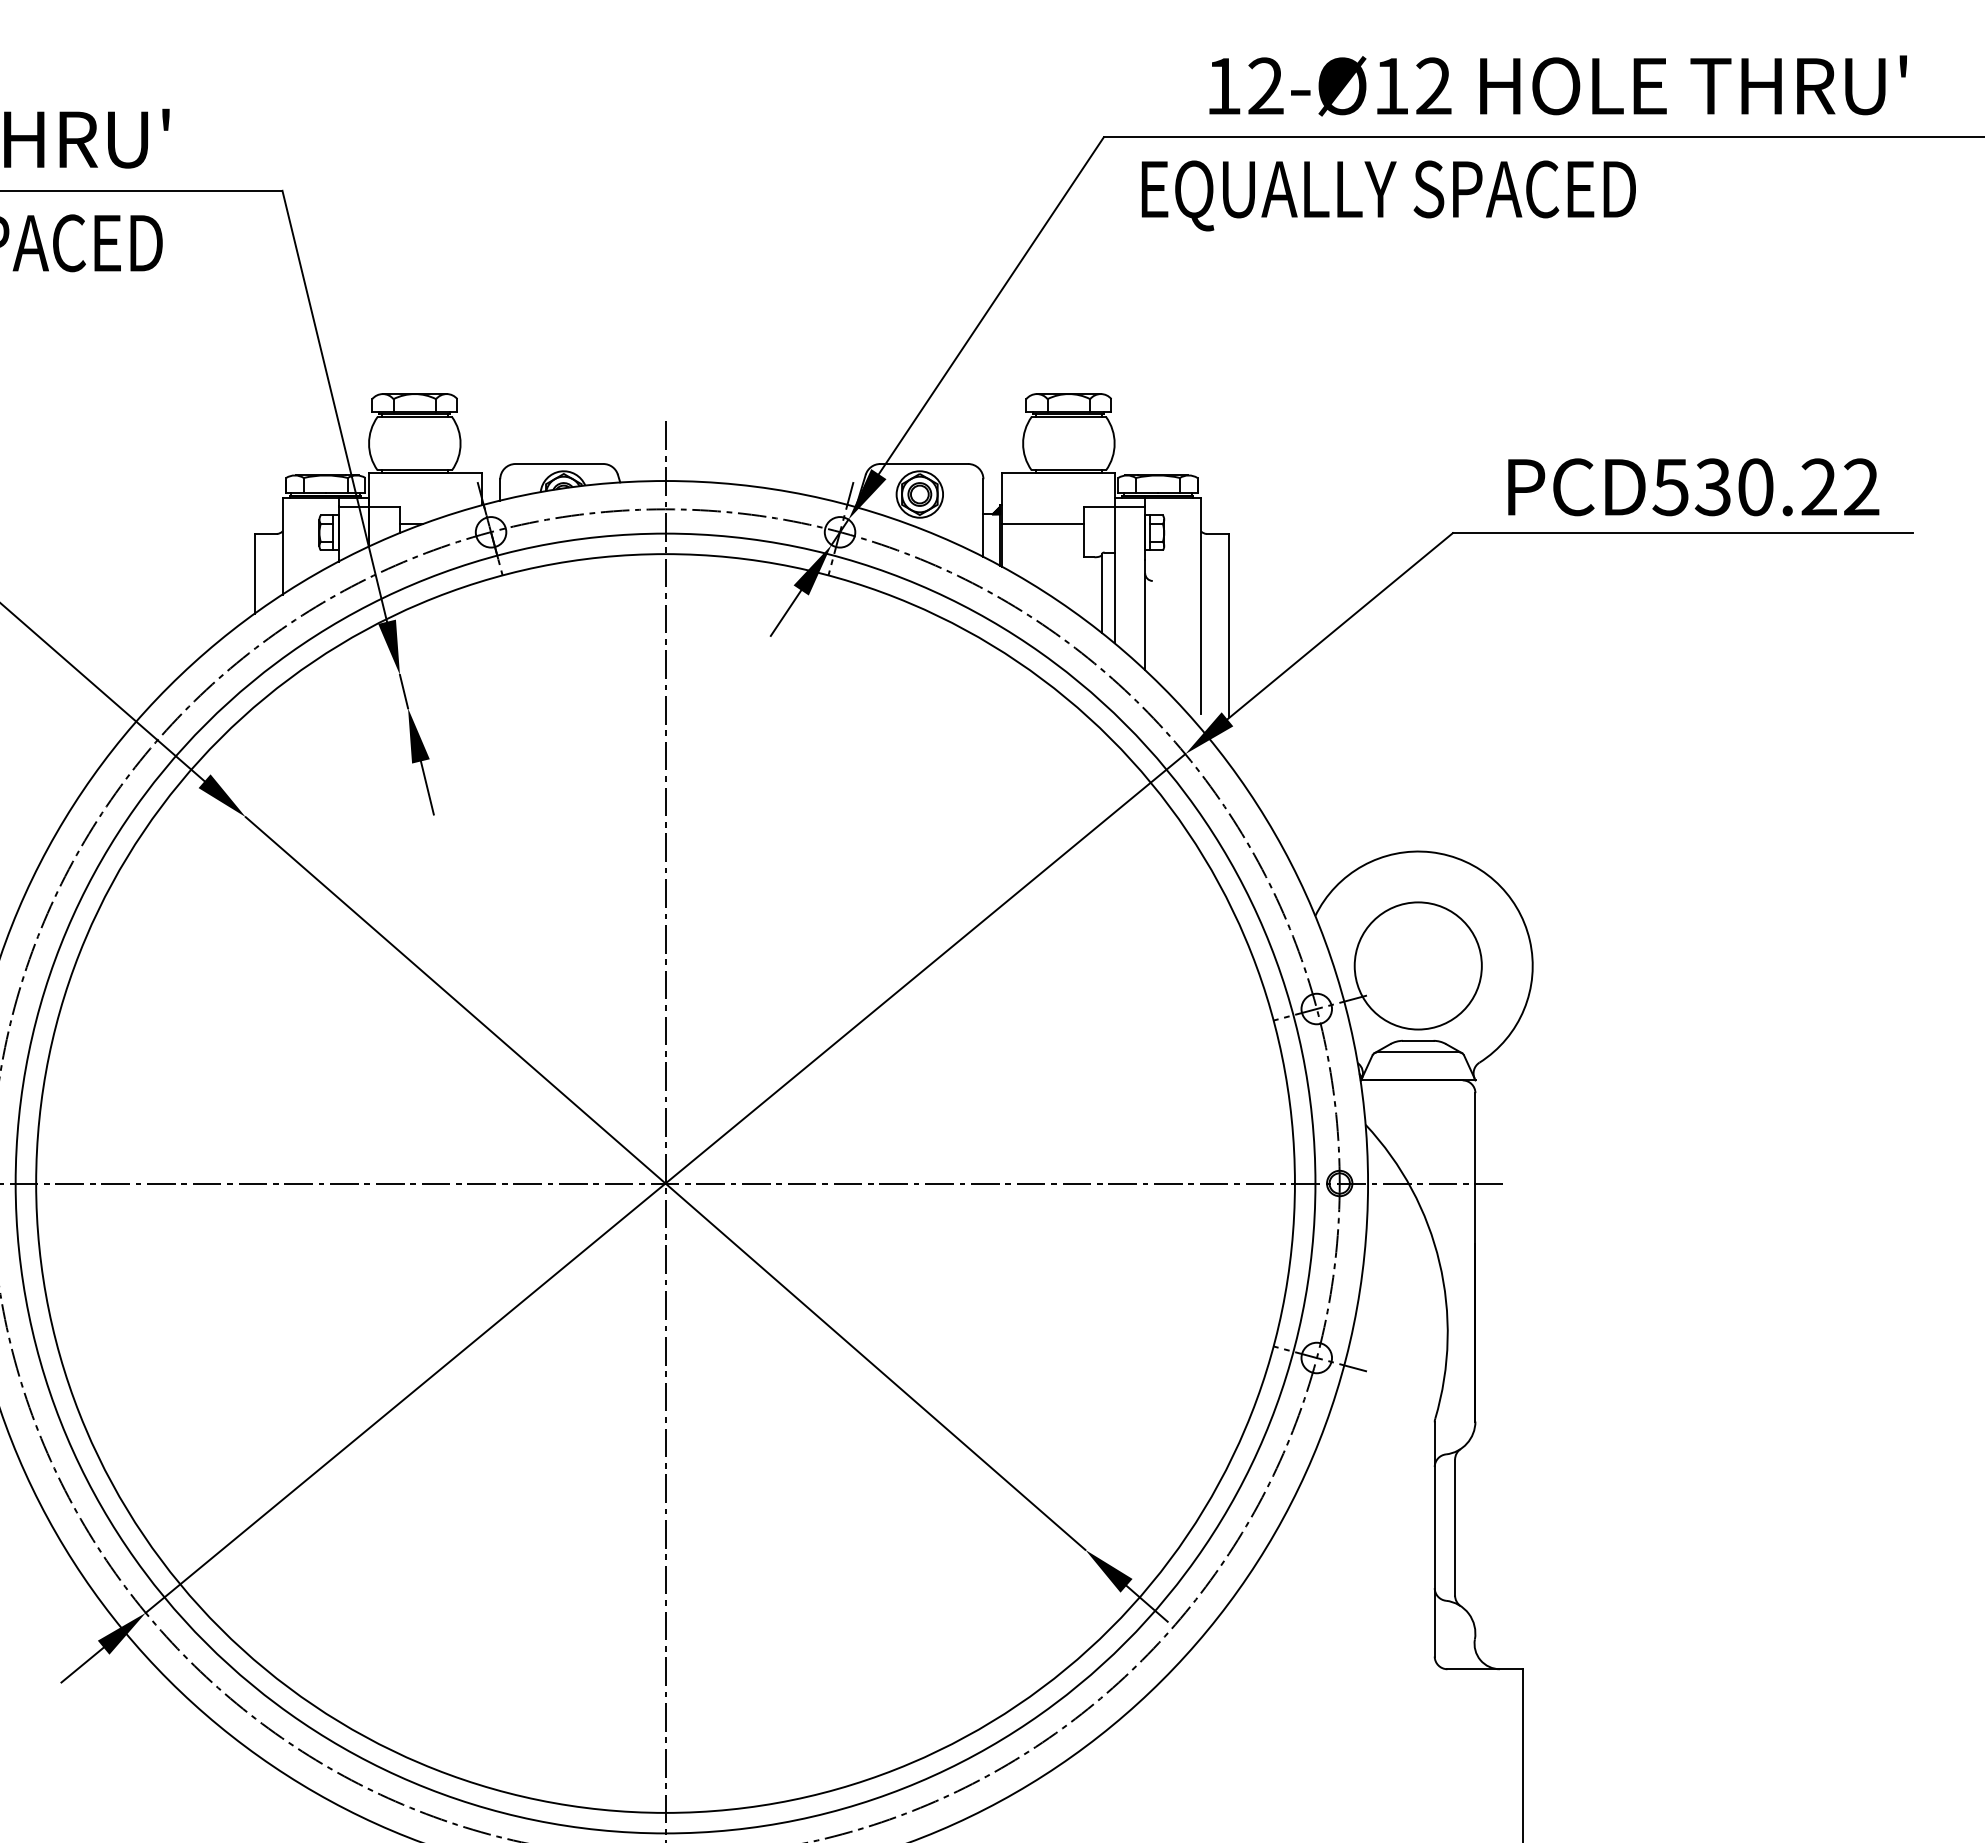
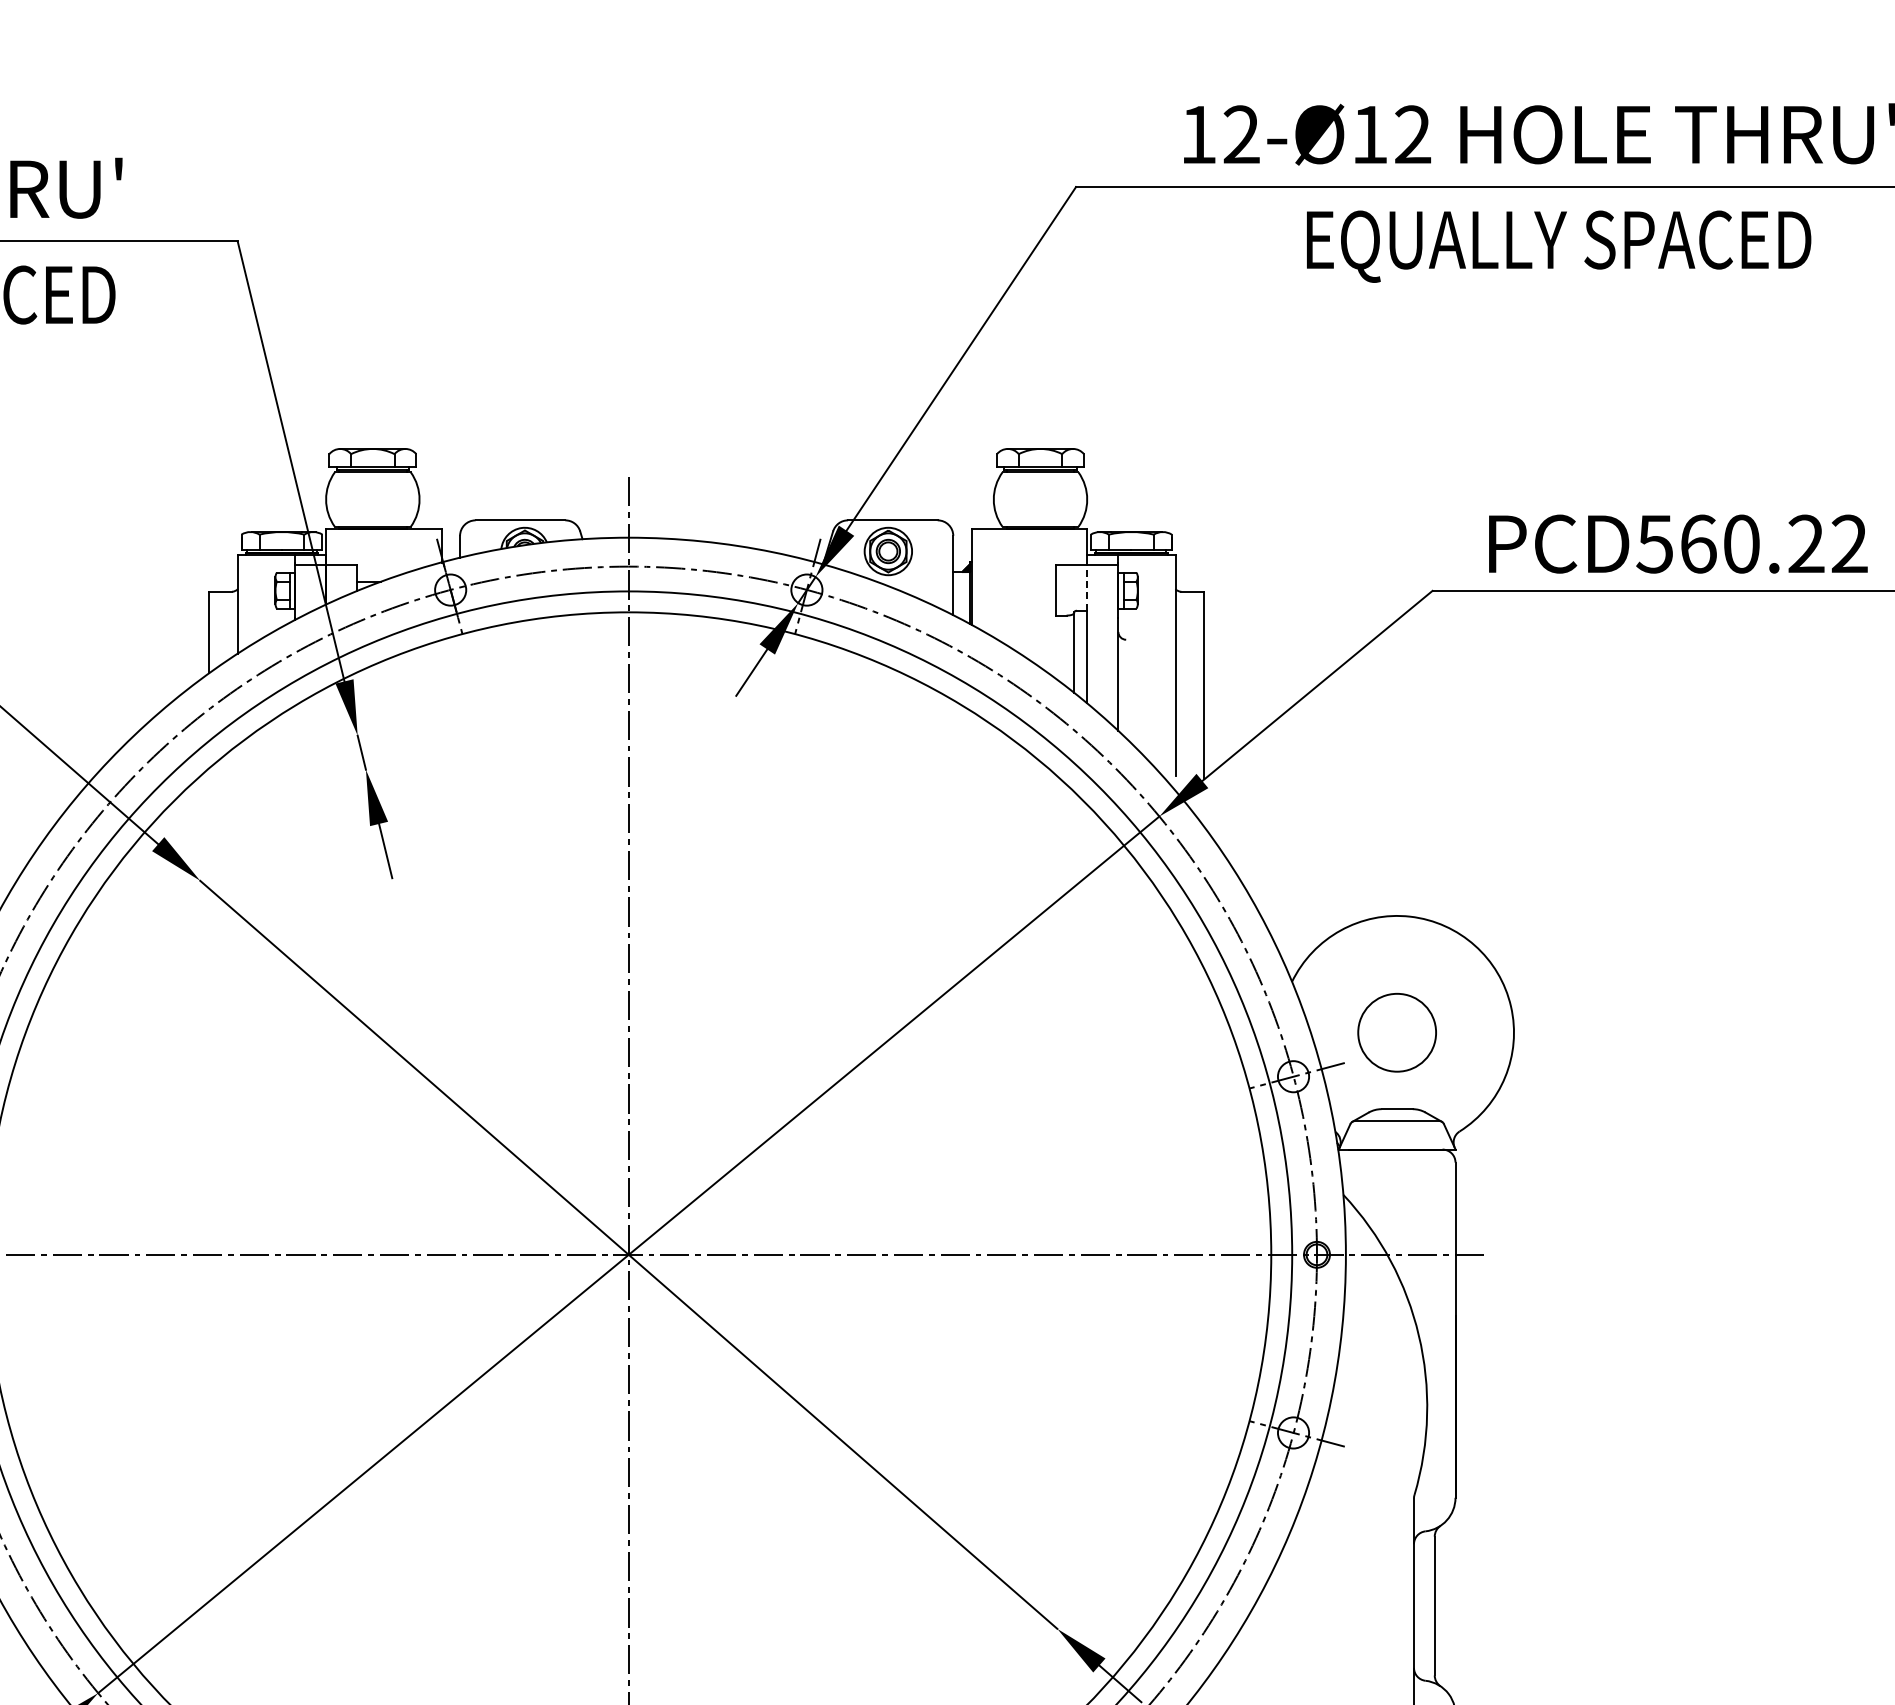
text: (1388, 195) -> (1558, 246), moved
text: (1712, 487) -> (1697, 544), PCD530.22 -> PCD560.22
line: (1042, 524) -> (1013, 582), removed
line: (1114, 529) -> (1087, 587), solid -> dashed
circle: (1417, 965) -> (1396, 1032), size x0.6

